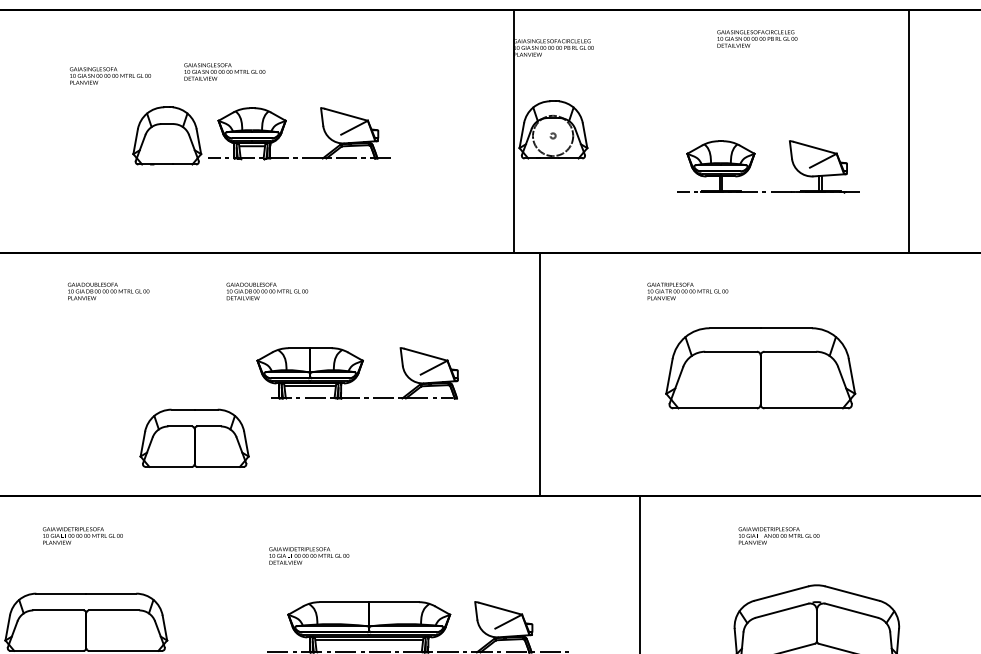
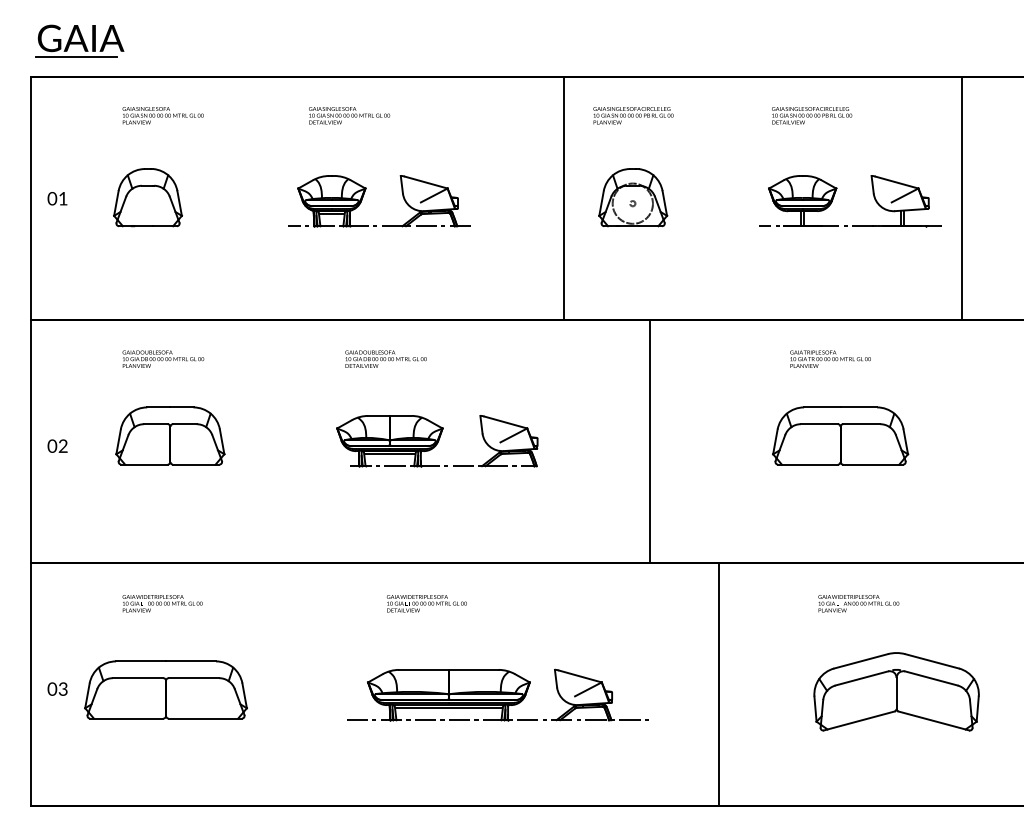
text: (757, 38) -> (812, 115), moved
text: (224, 71) -> (349, 115), moved
text: (109, 75) -> (162, 115), moved
line: (514, 130) -> (564, 198), moved
line: (909, 130) -> (962, 198), moved
part: (166, 135) -> (147, 197), moved
part: (752, 162) -> (834, 197), moved
text: (108, 290) -> (163, 358), moved
text: (266, 290) -> (385, 358), moved
text: (687, 290) -> (830, 358), moved
part: (760, 367) -> (840, 435), size x0.71
line: (539, 373) -> (649, 441), moved
part: (194, 437) -> (170, 435), moved
text: (308, 555) -> (426, 603), moved

